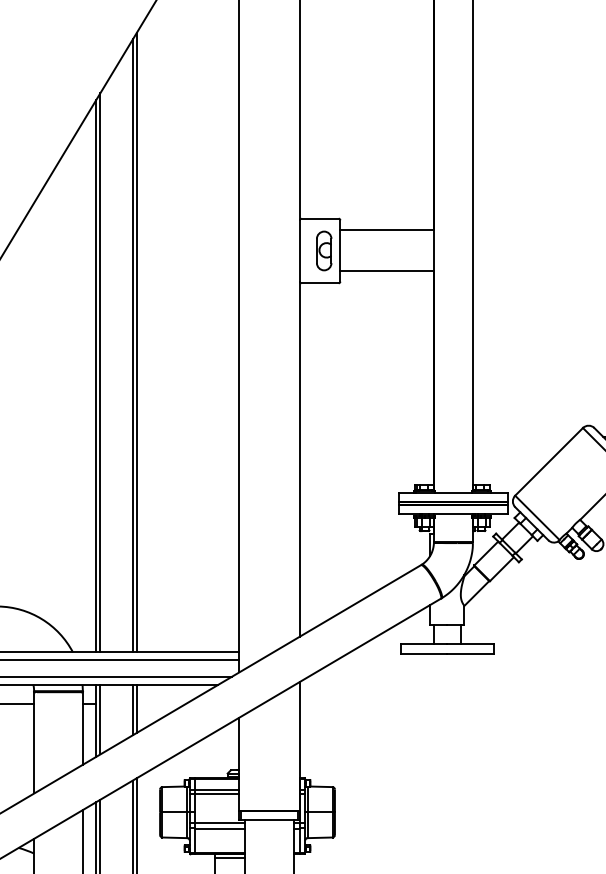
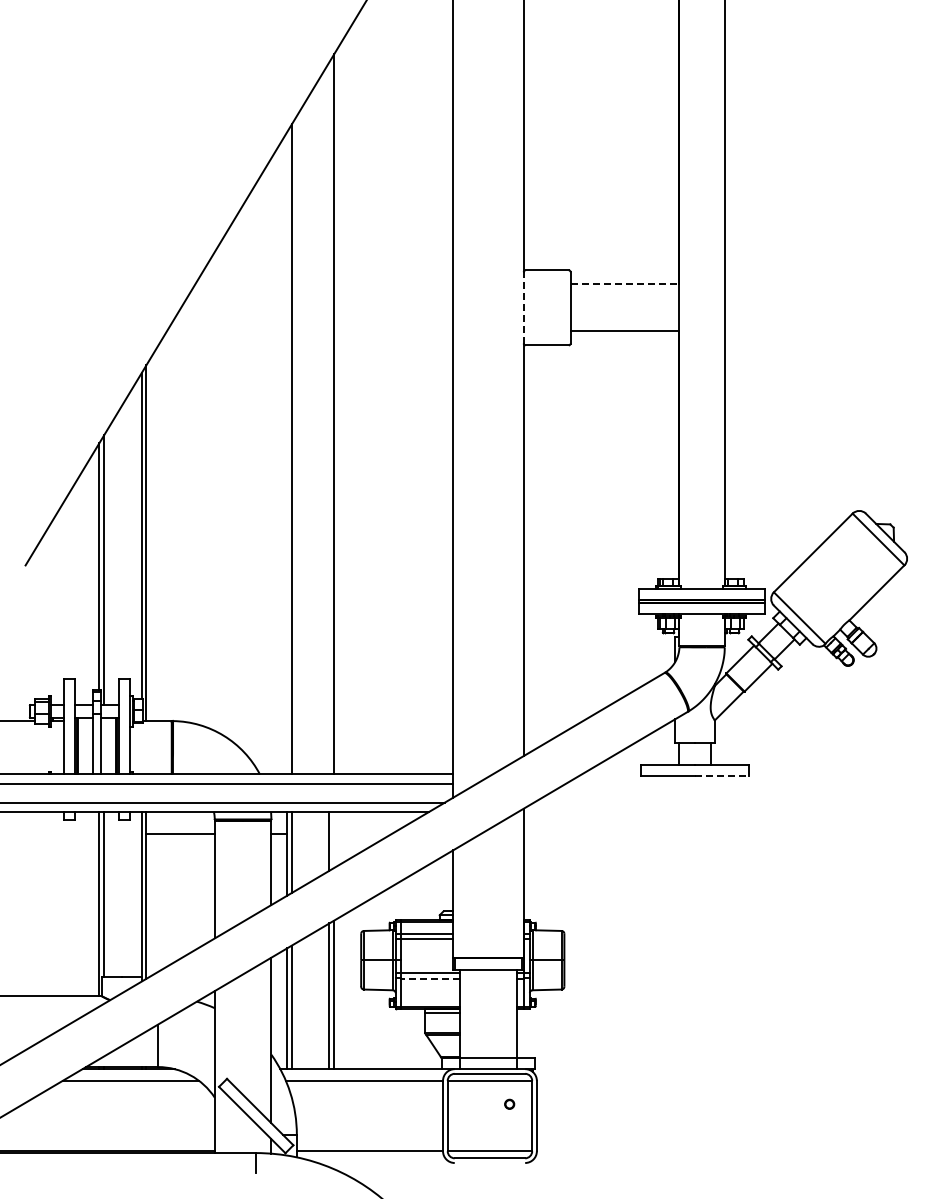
line: (387, 230) -> (625, 283), solid -> dashed
line: (299, 250) -> (523, 307), solid -> dashed
part: (323, 250) -> (551, 307), removed
line: (132, 346) -> (329, 418), removed
line: (96, 376) -> (287, 453), removed
line: (470, 654) -> (722, 776), solid -> dashed
line: (137, 708) -> (334, 839), removed
line: (219, 828) -> (430, 979), solid -> dashed

